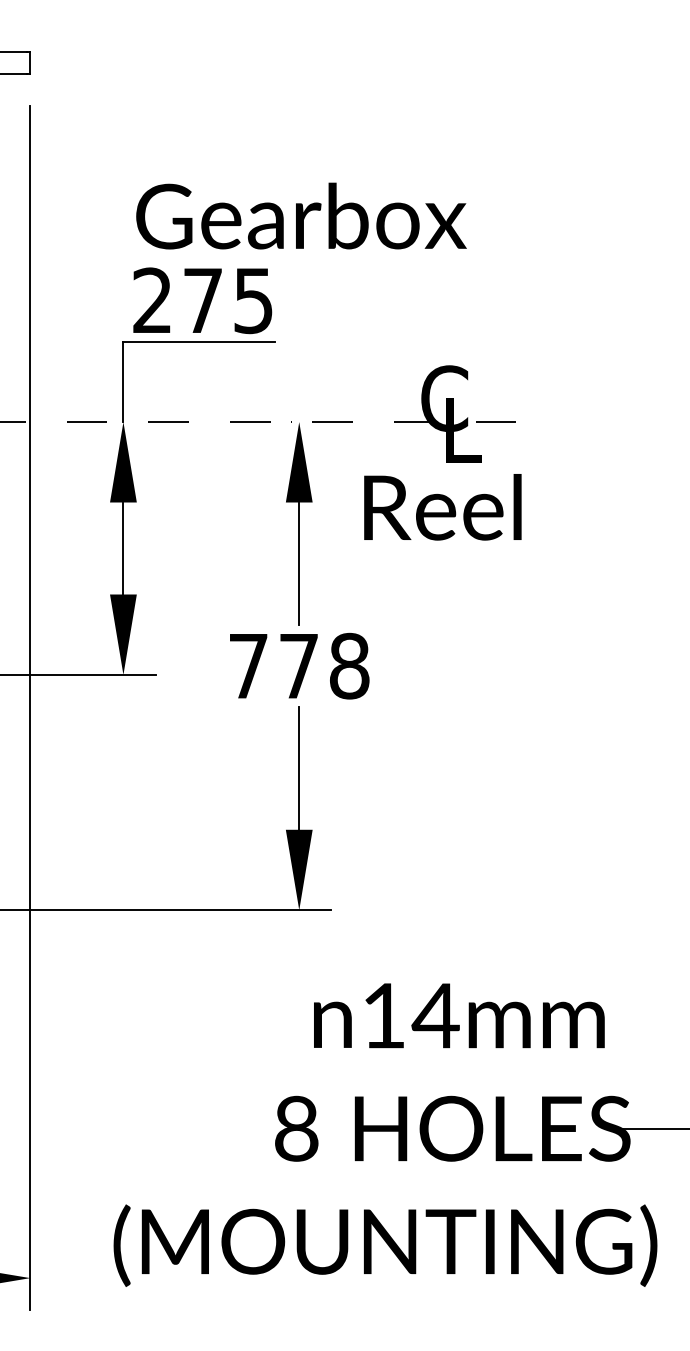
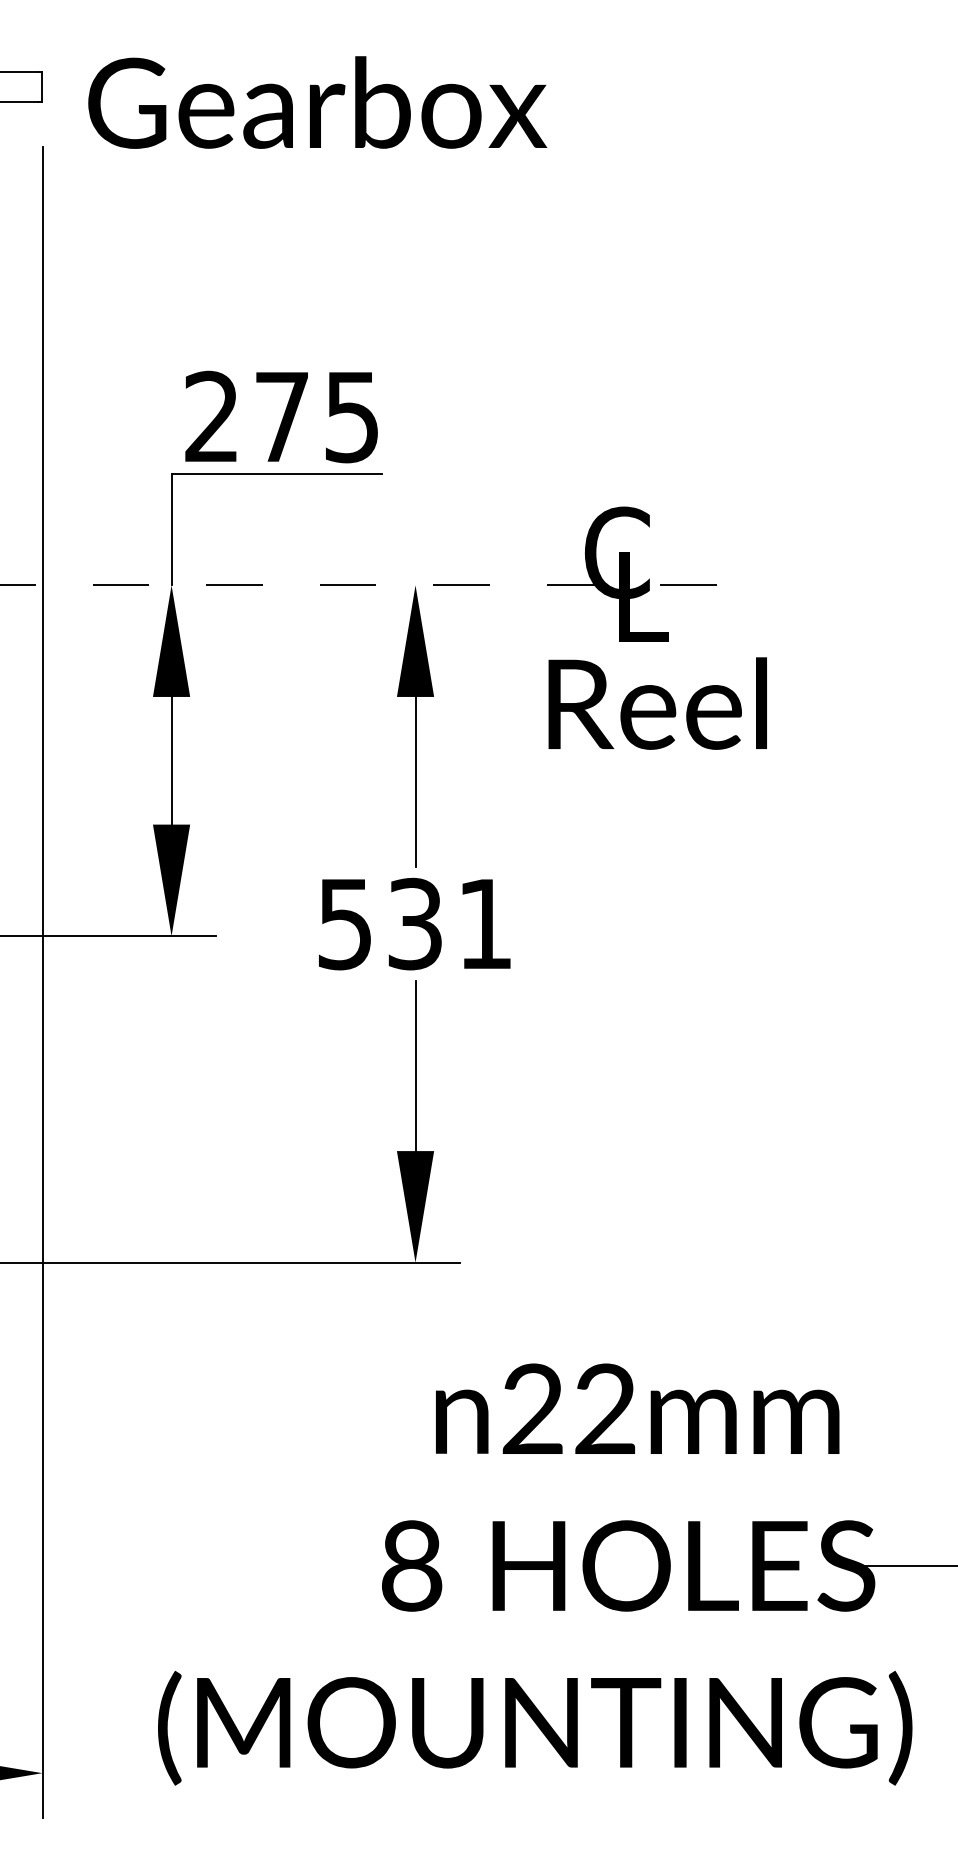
text: (301, 216) -> (317, 102), moved
text: (442, 507) -> (657, 703), moved
text: (299, 665) -> (416, 923), 778 -> 531
text: (410, 1015) -> (570, 1408), 14mm -> 22mm

